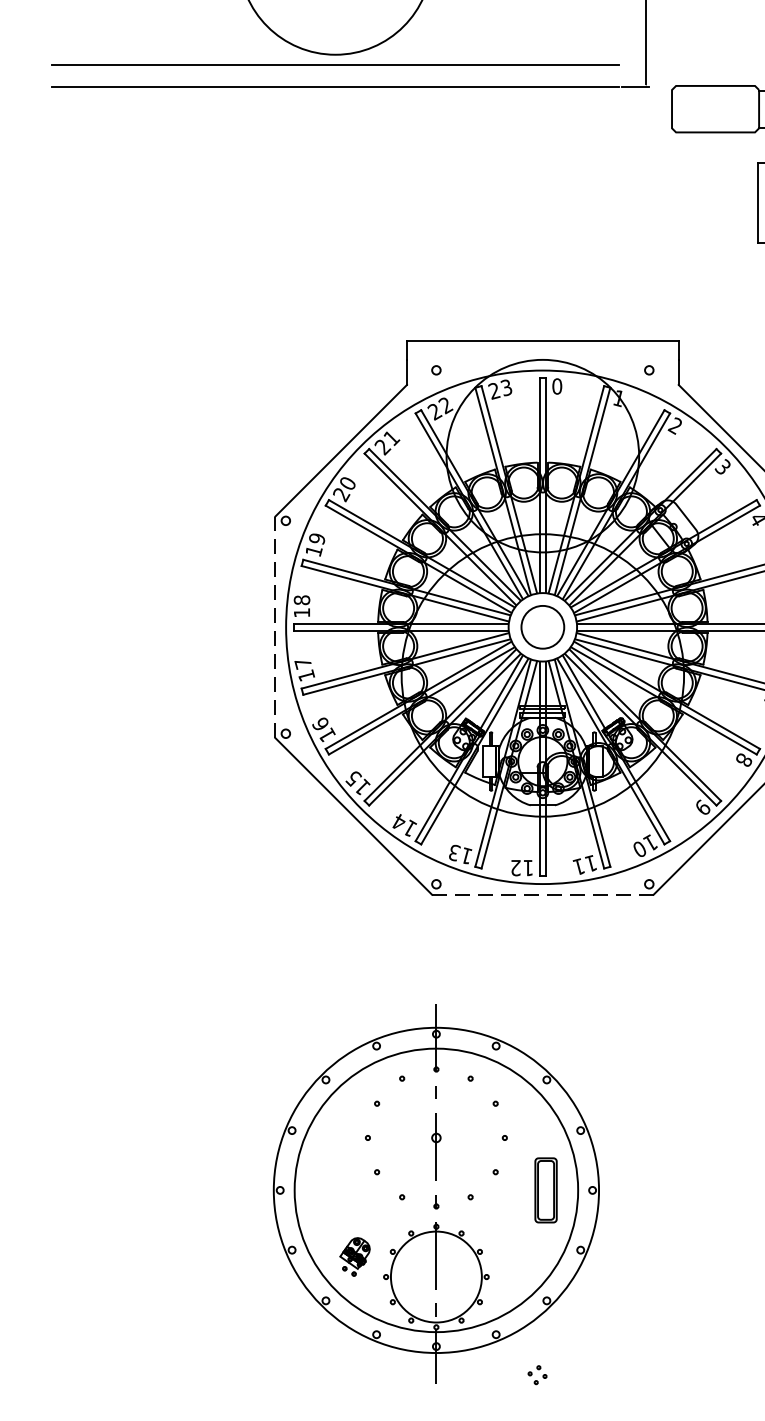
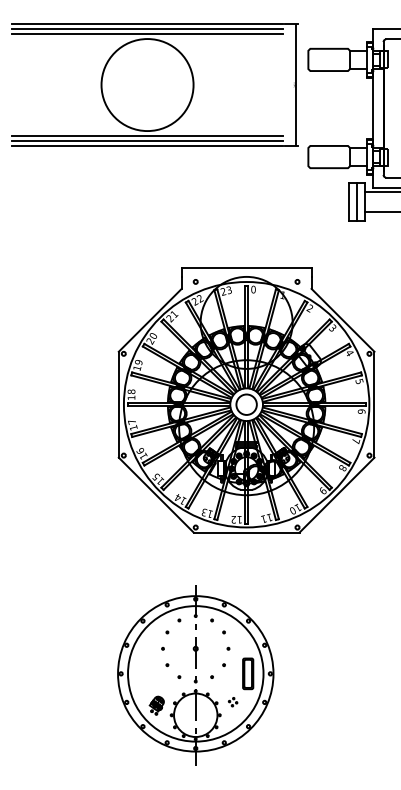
line: (335, 76) -> (147, 141), added
line: (274, 626) -> (118, 404), dashed -> solid
line: (542, 894) -> (246, 532), dashed -> solid
part: (536, 1375) -> (232, 702), moved

